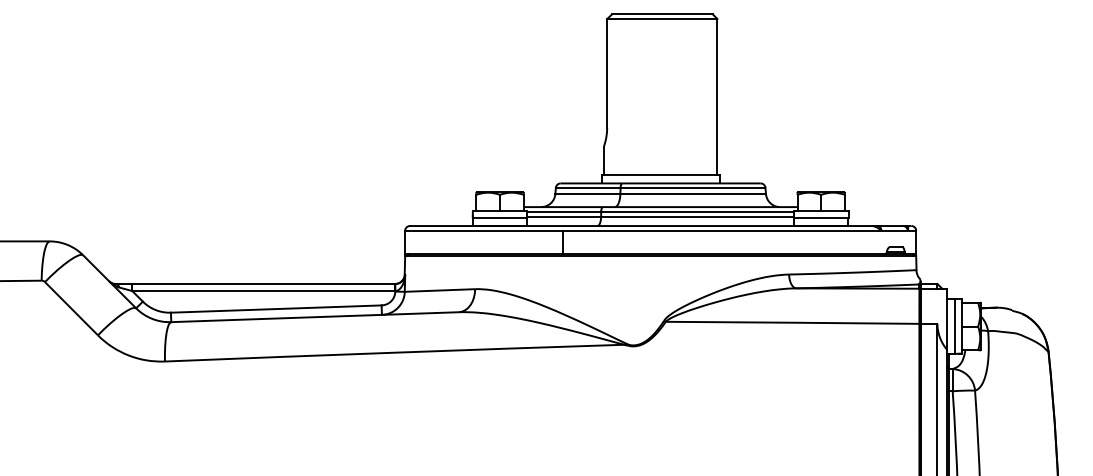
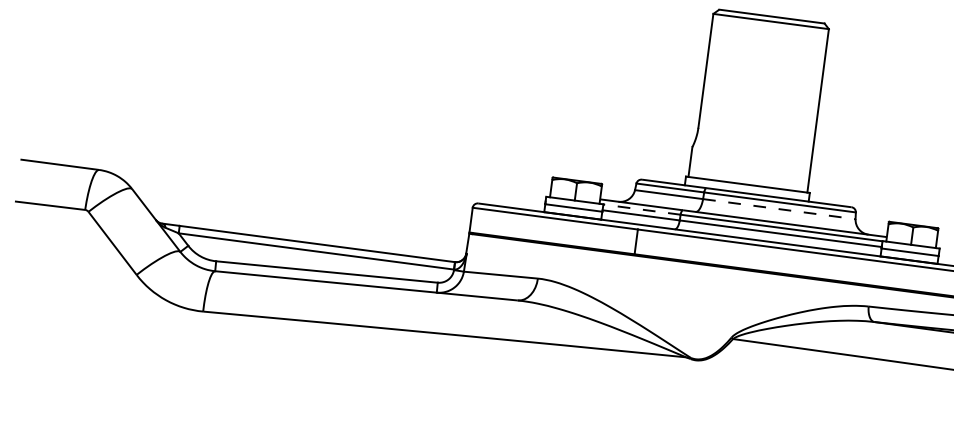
line: (693, 194) -> (779, 209), solid -> dashed
line: (564, 211) -> (642, 209), solid -> dashed

